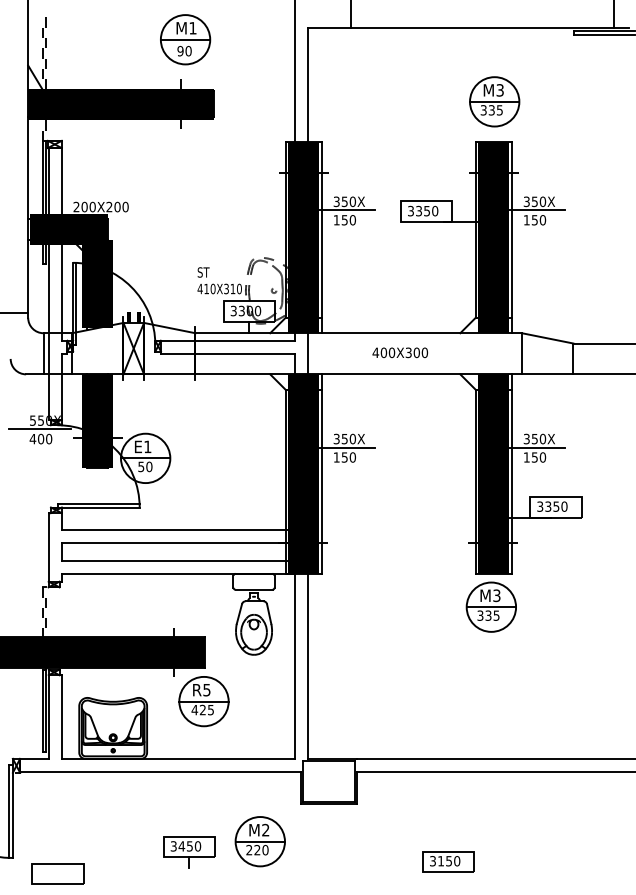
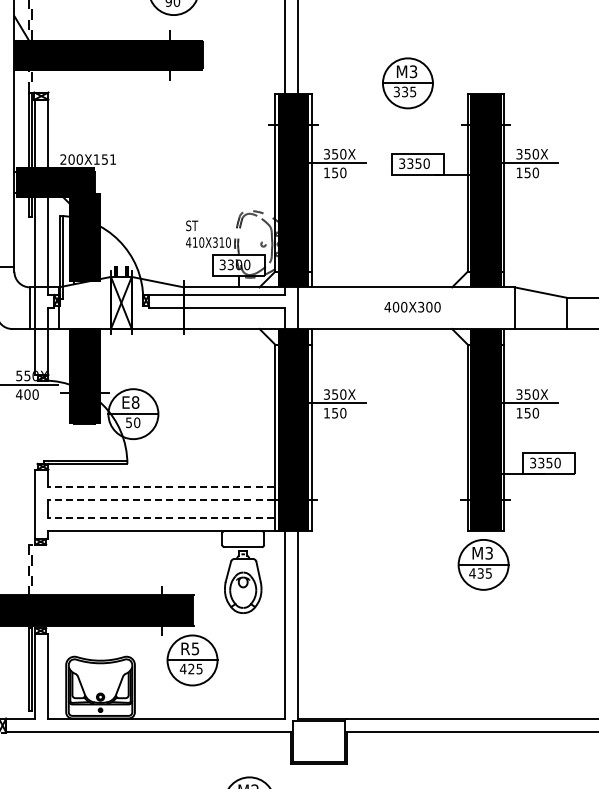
part: (494, 101) -> (407, 83), moved
text: (117, 206) -> (104, 159), 200X200 -> 200X151
text: (399, 352) -> (411, 306), moved
text: (147, 446) -> (135, 402), E1 -> E8
line: (178, 529) -> (166, 486), solid -> dashed
line: (178, 543) -> (166, 500), solid -> dashed
line: (178, 560) -> (166, 517), solid -> dashed
text: (480, 615) -> (472, 573), 335 -> 435

